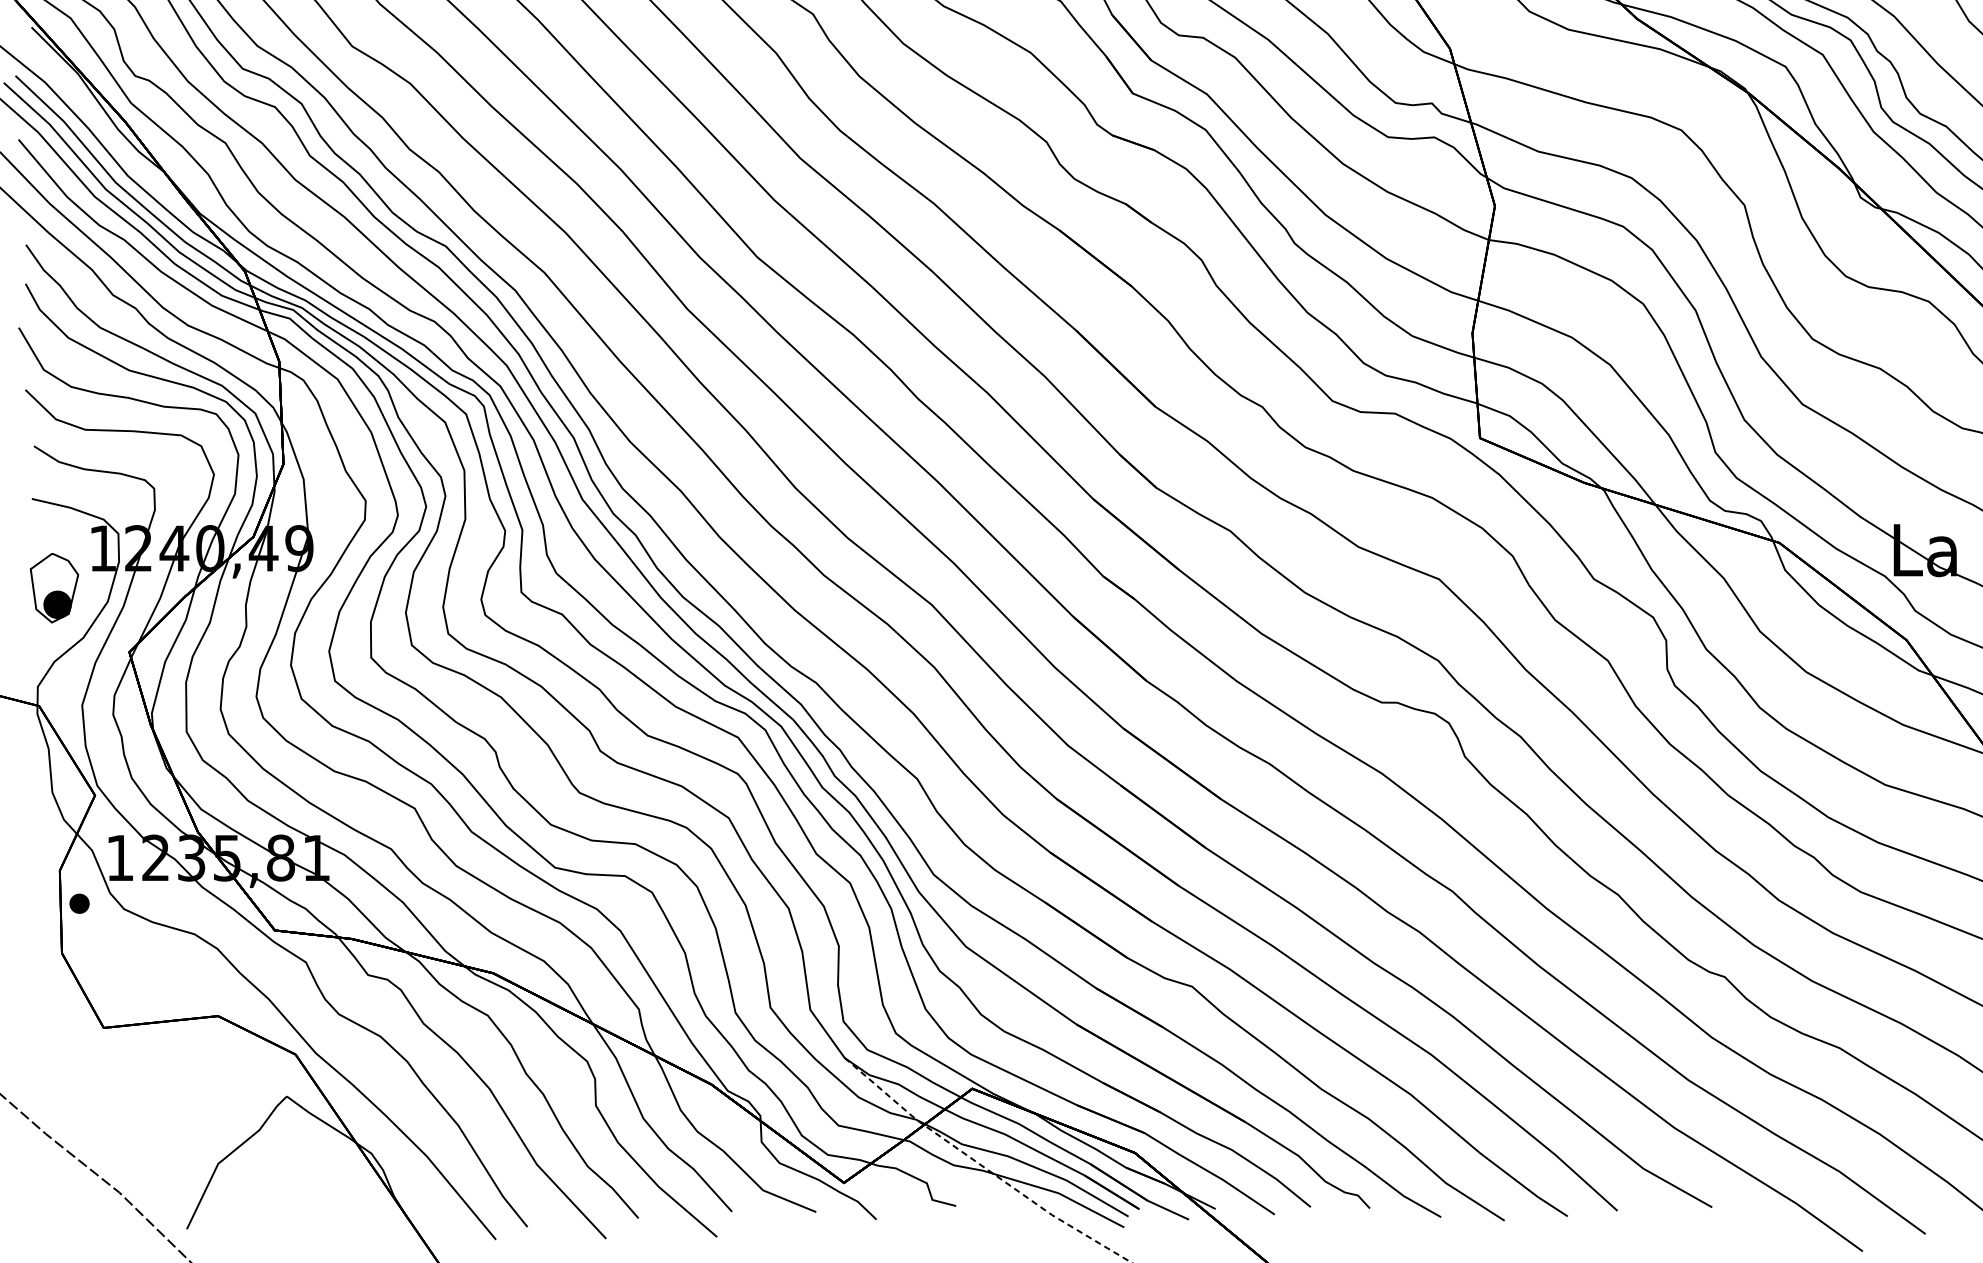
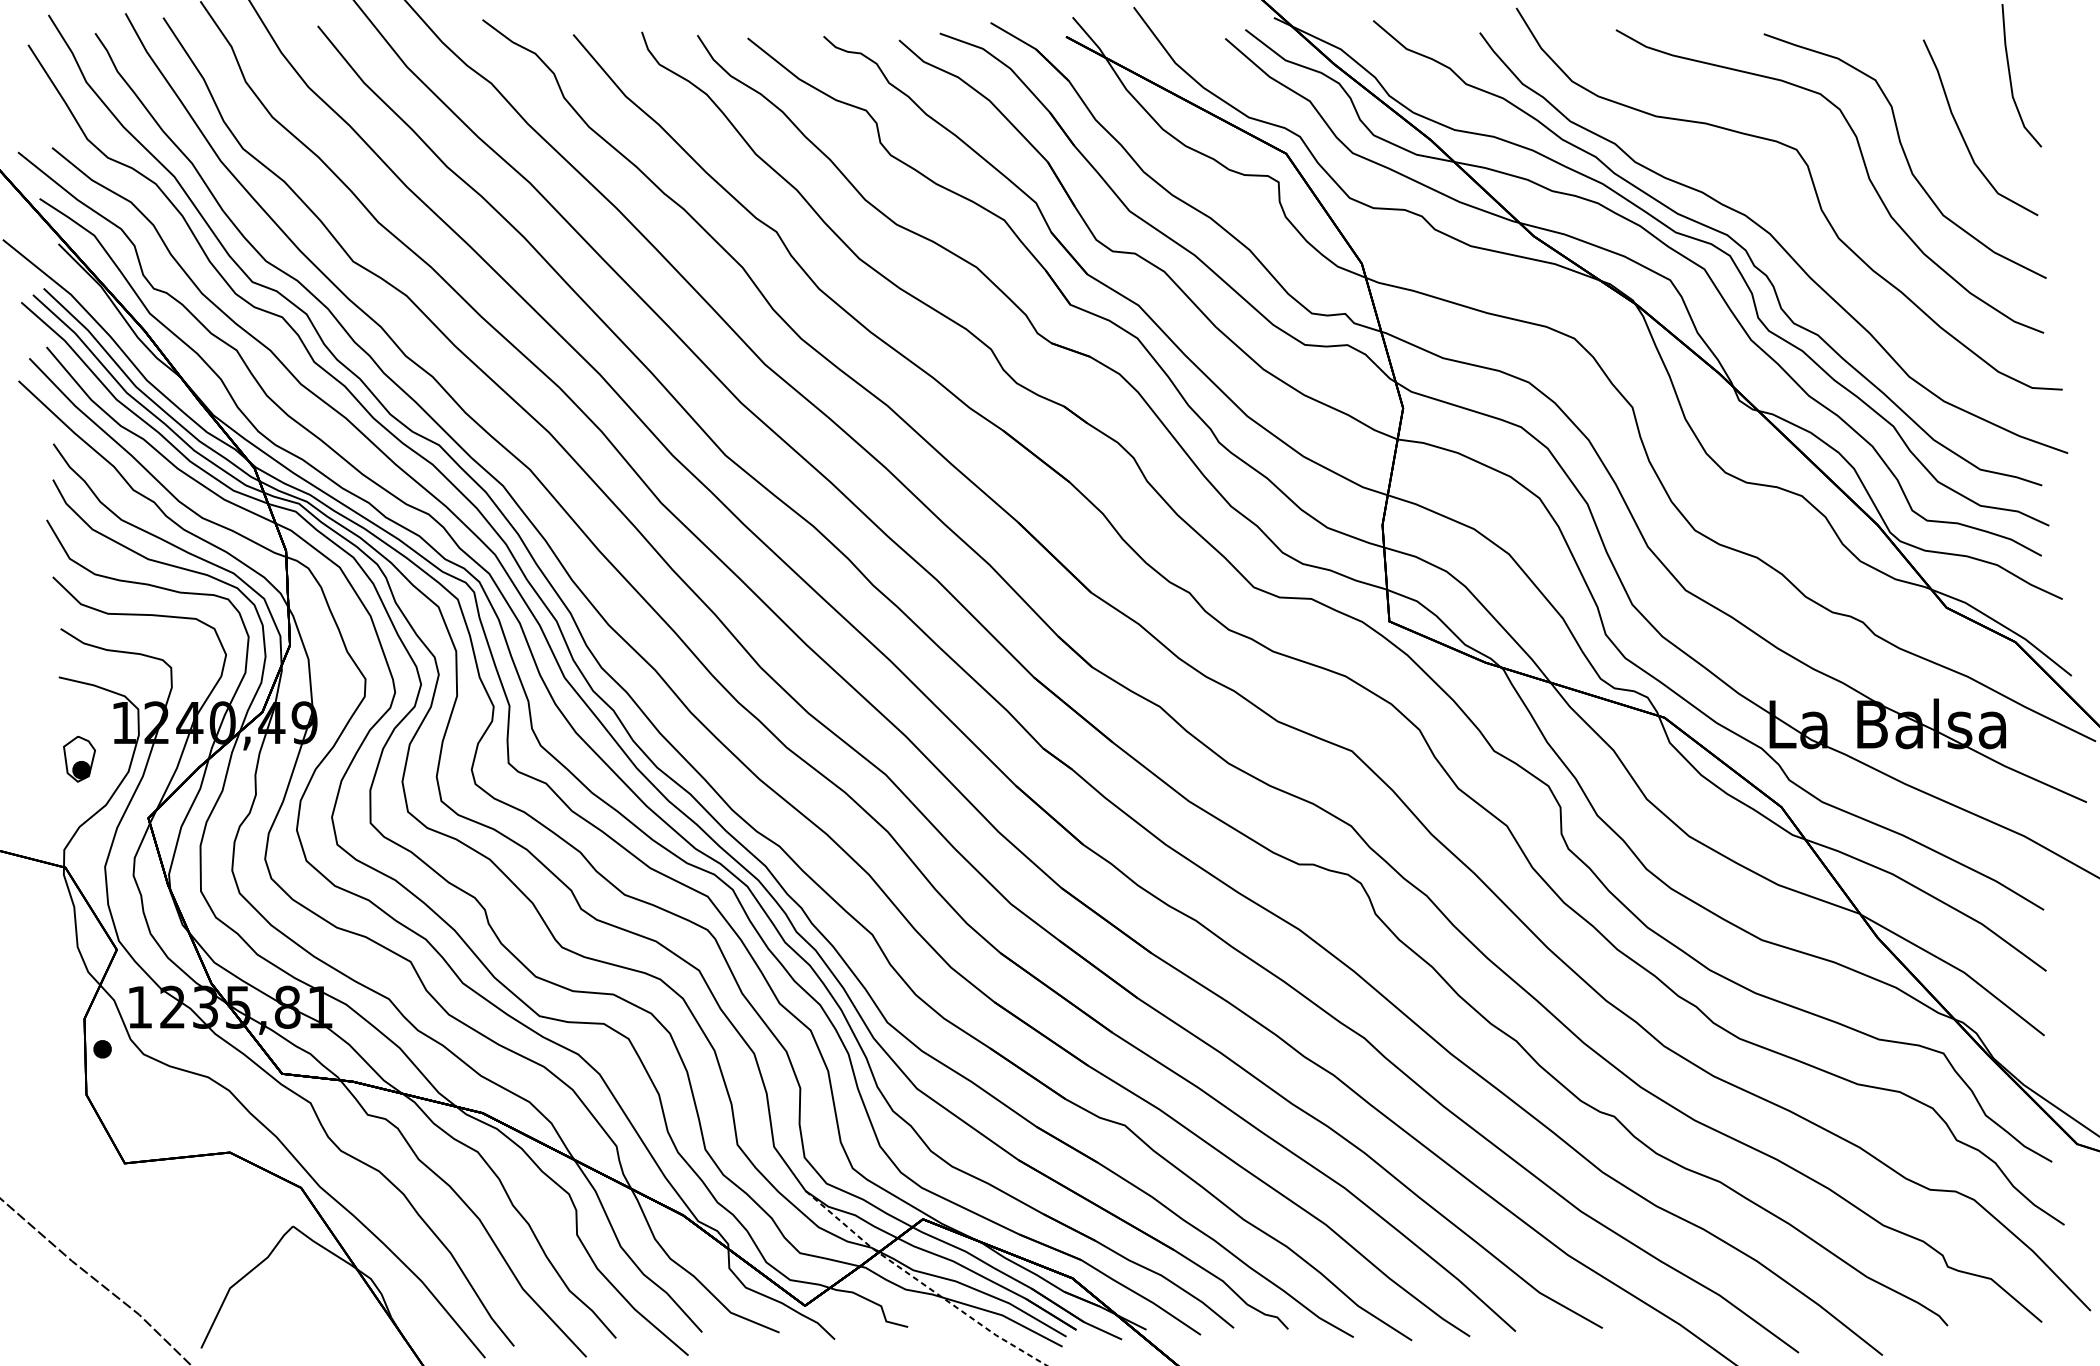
part: (54, 587) -> (79, 758), size x0.71

